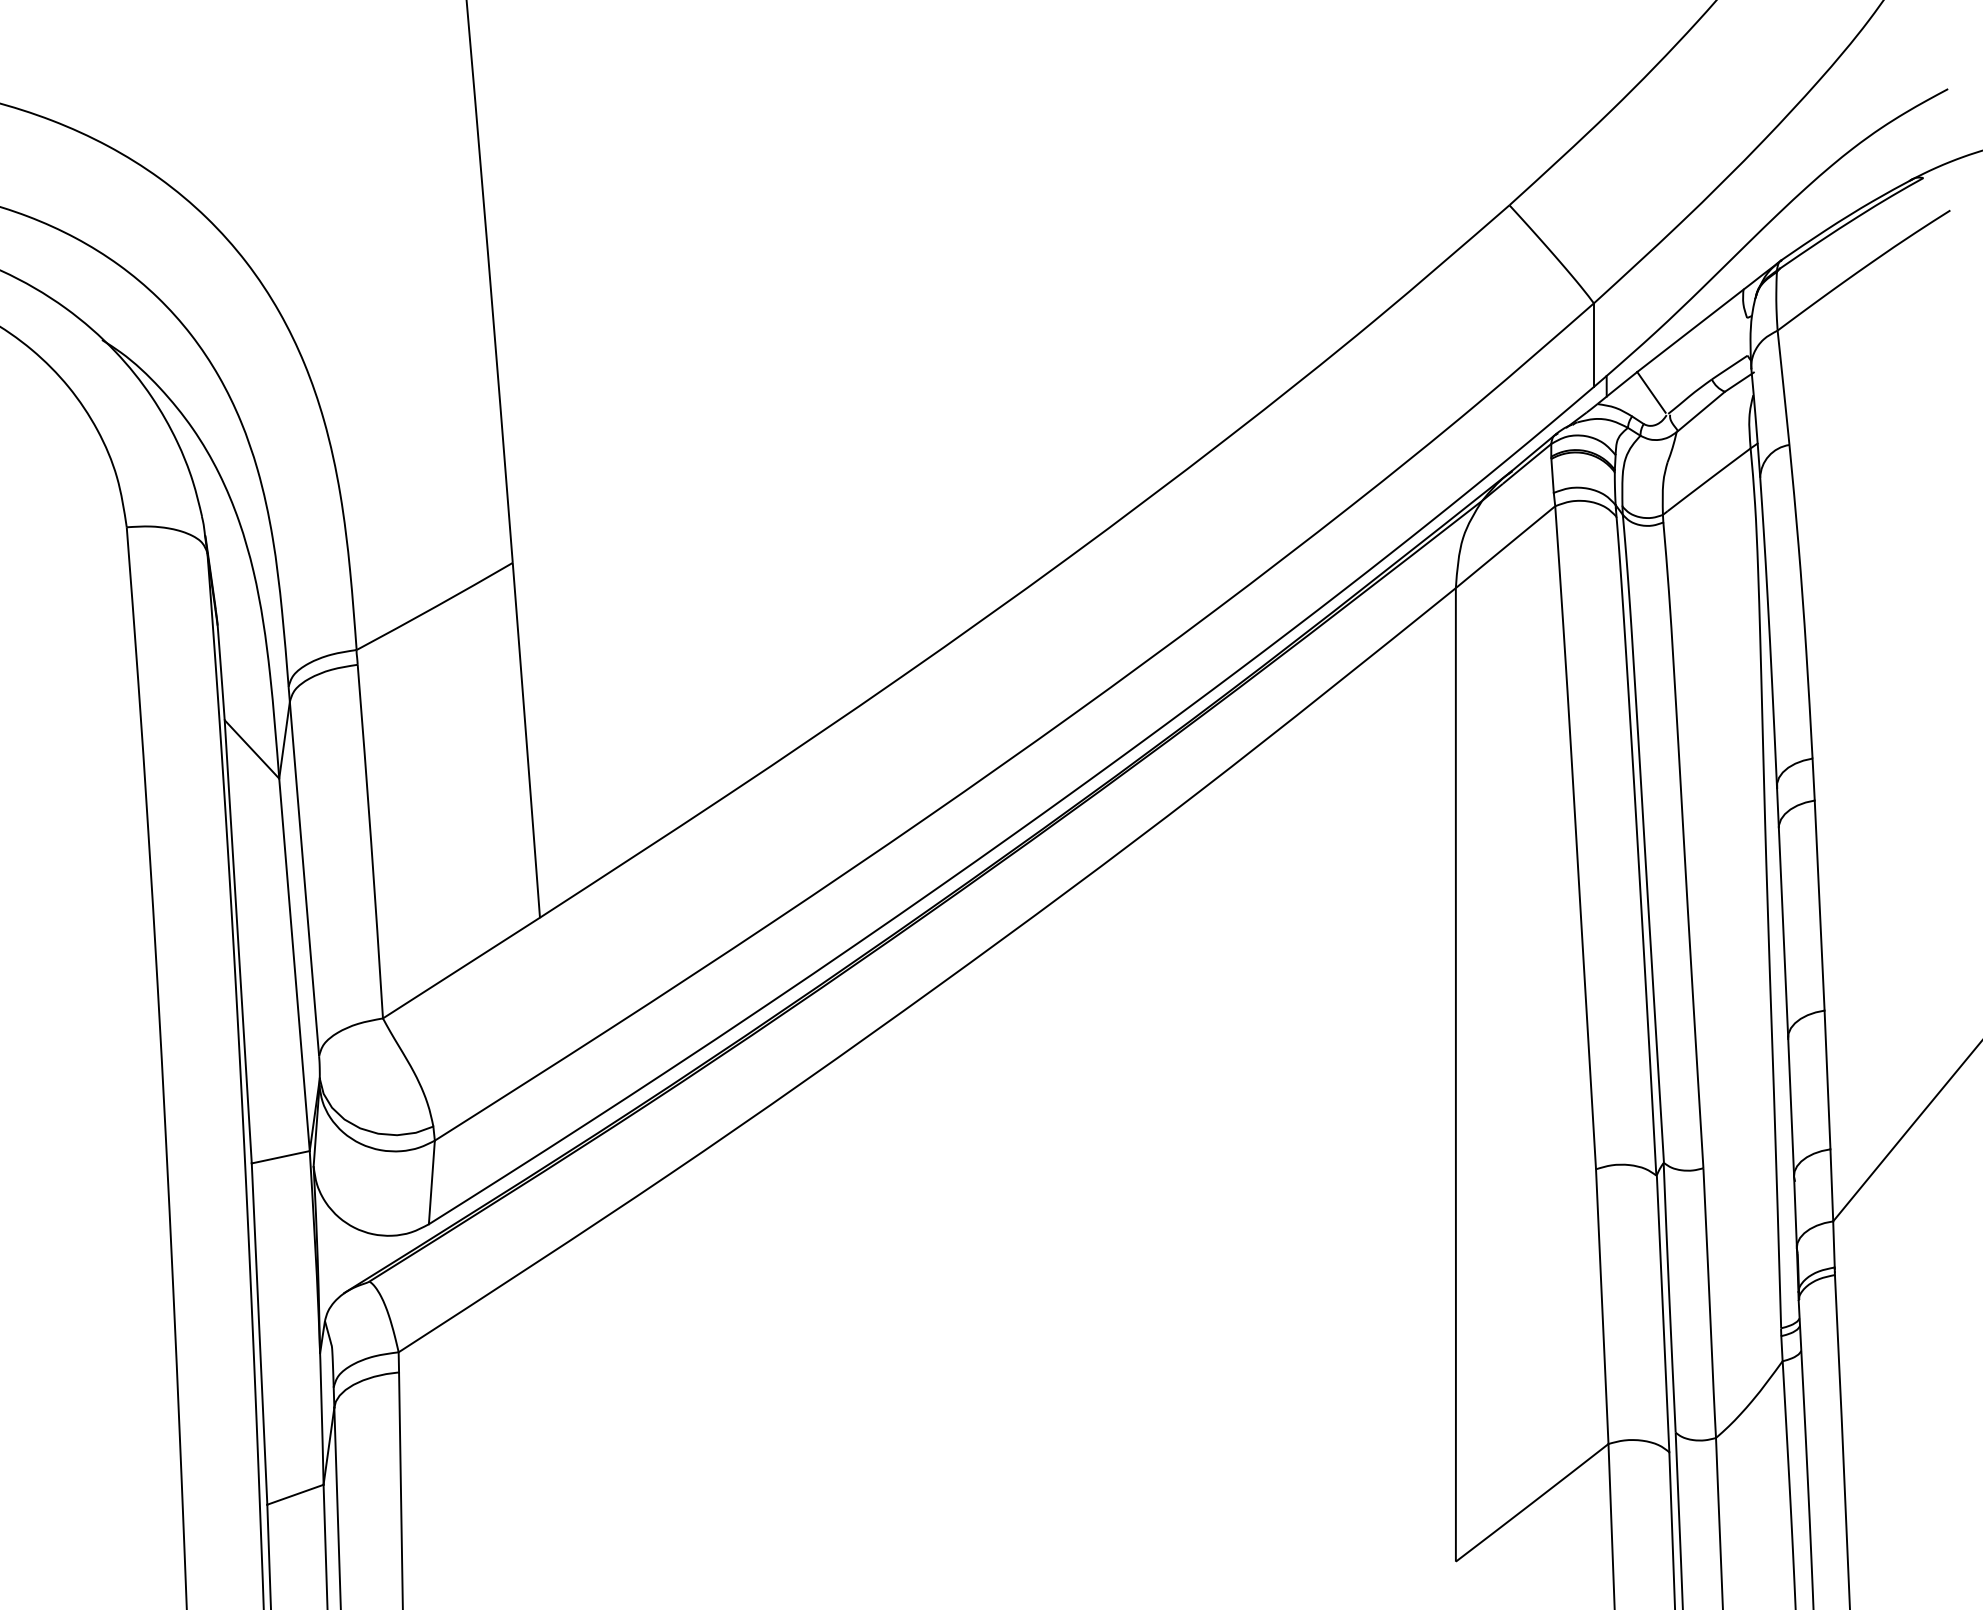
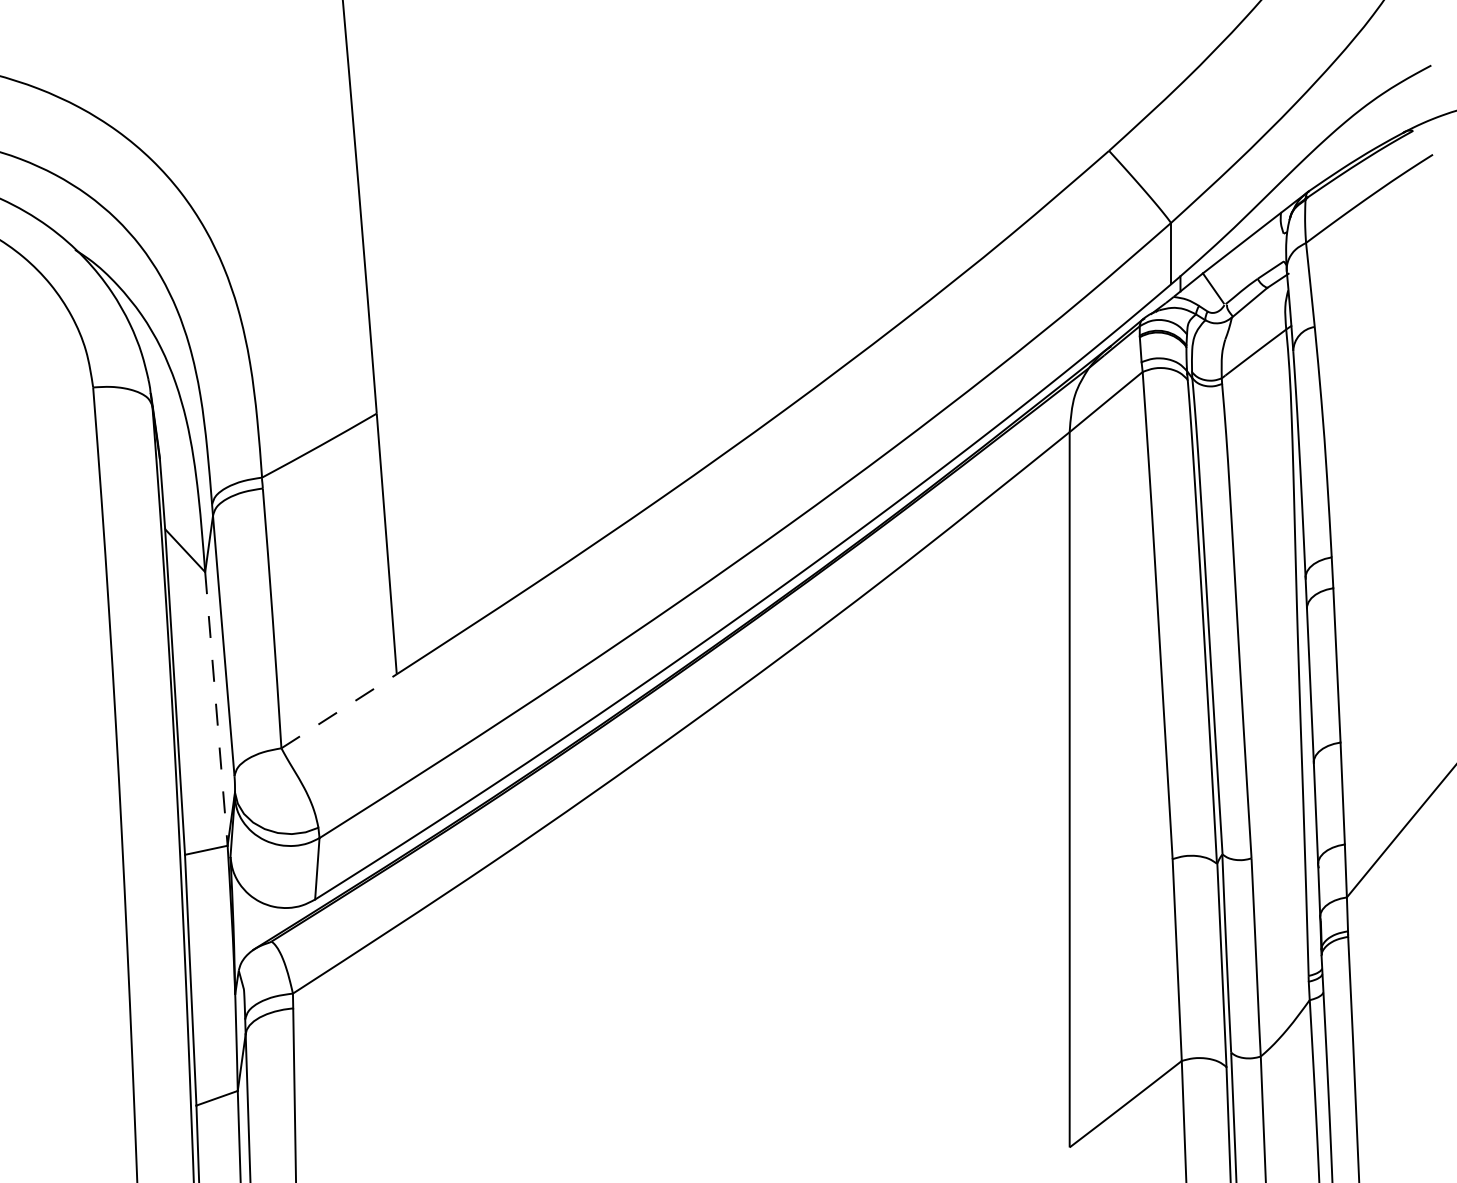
line: (294, 964) -> (216, 708), solid -> dashed
line: (461, 967) -> (339, 710), solid -> dashed

